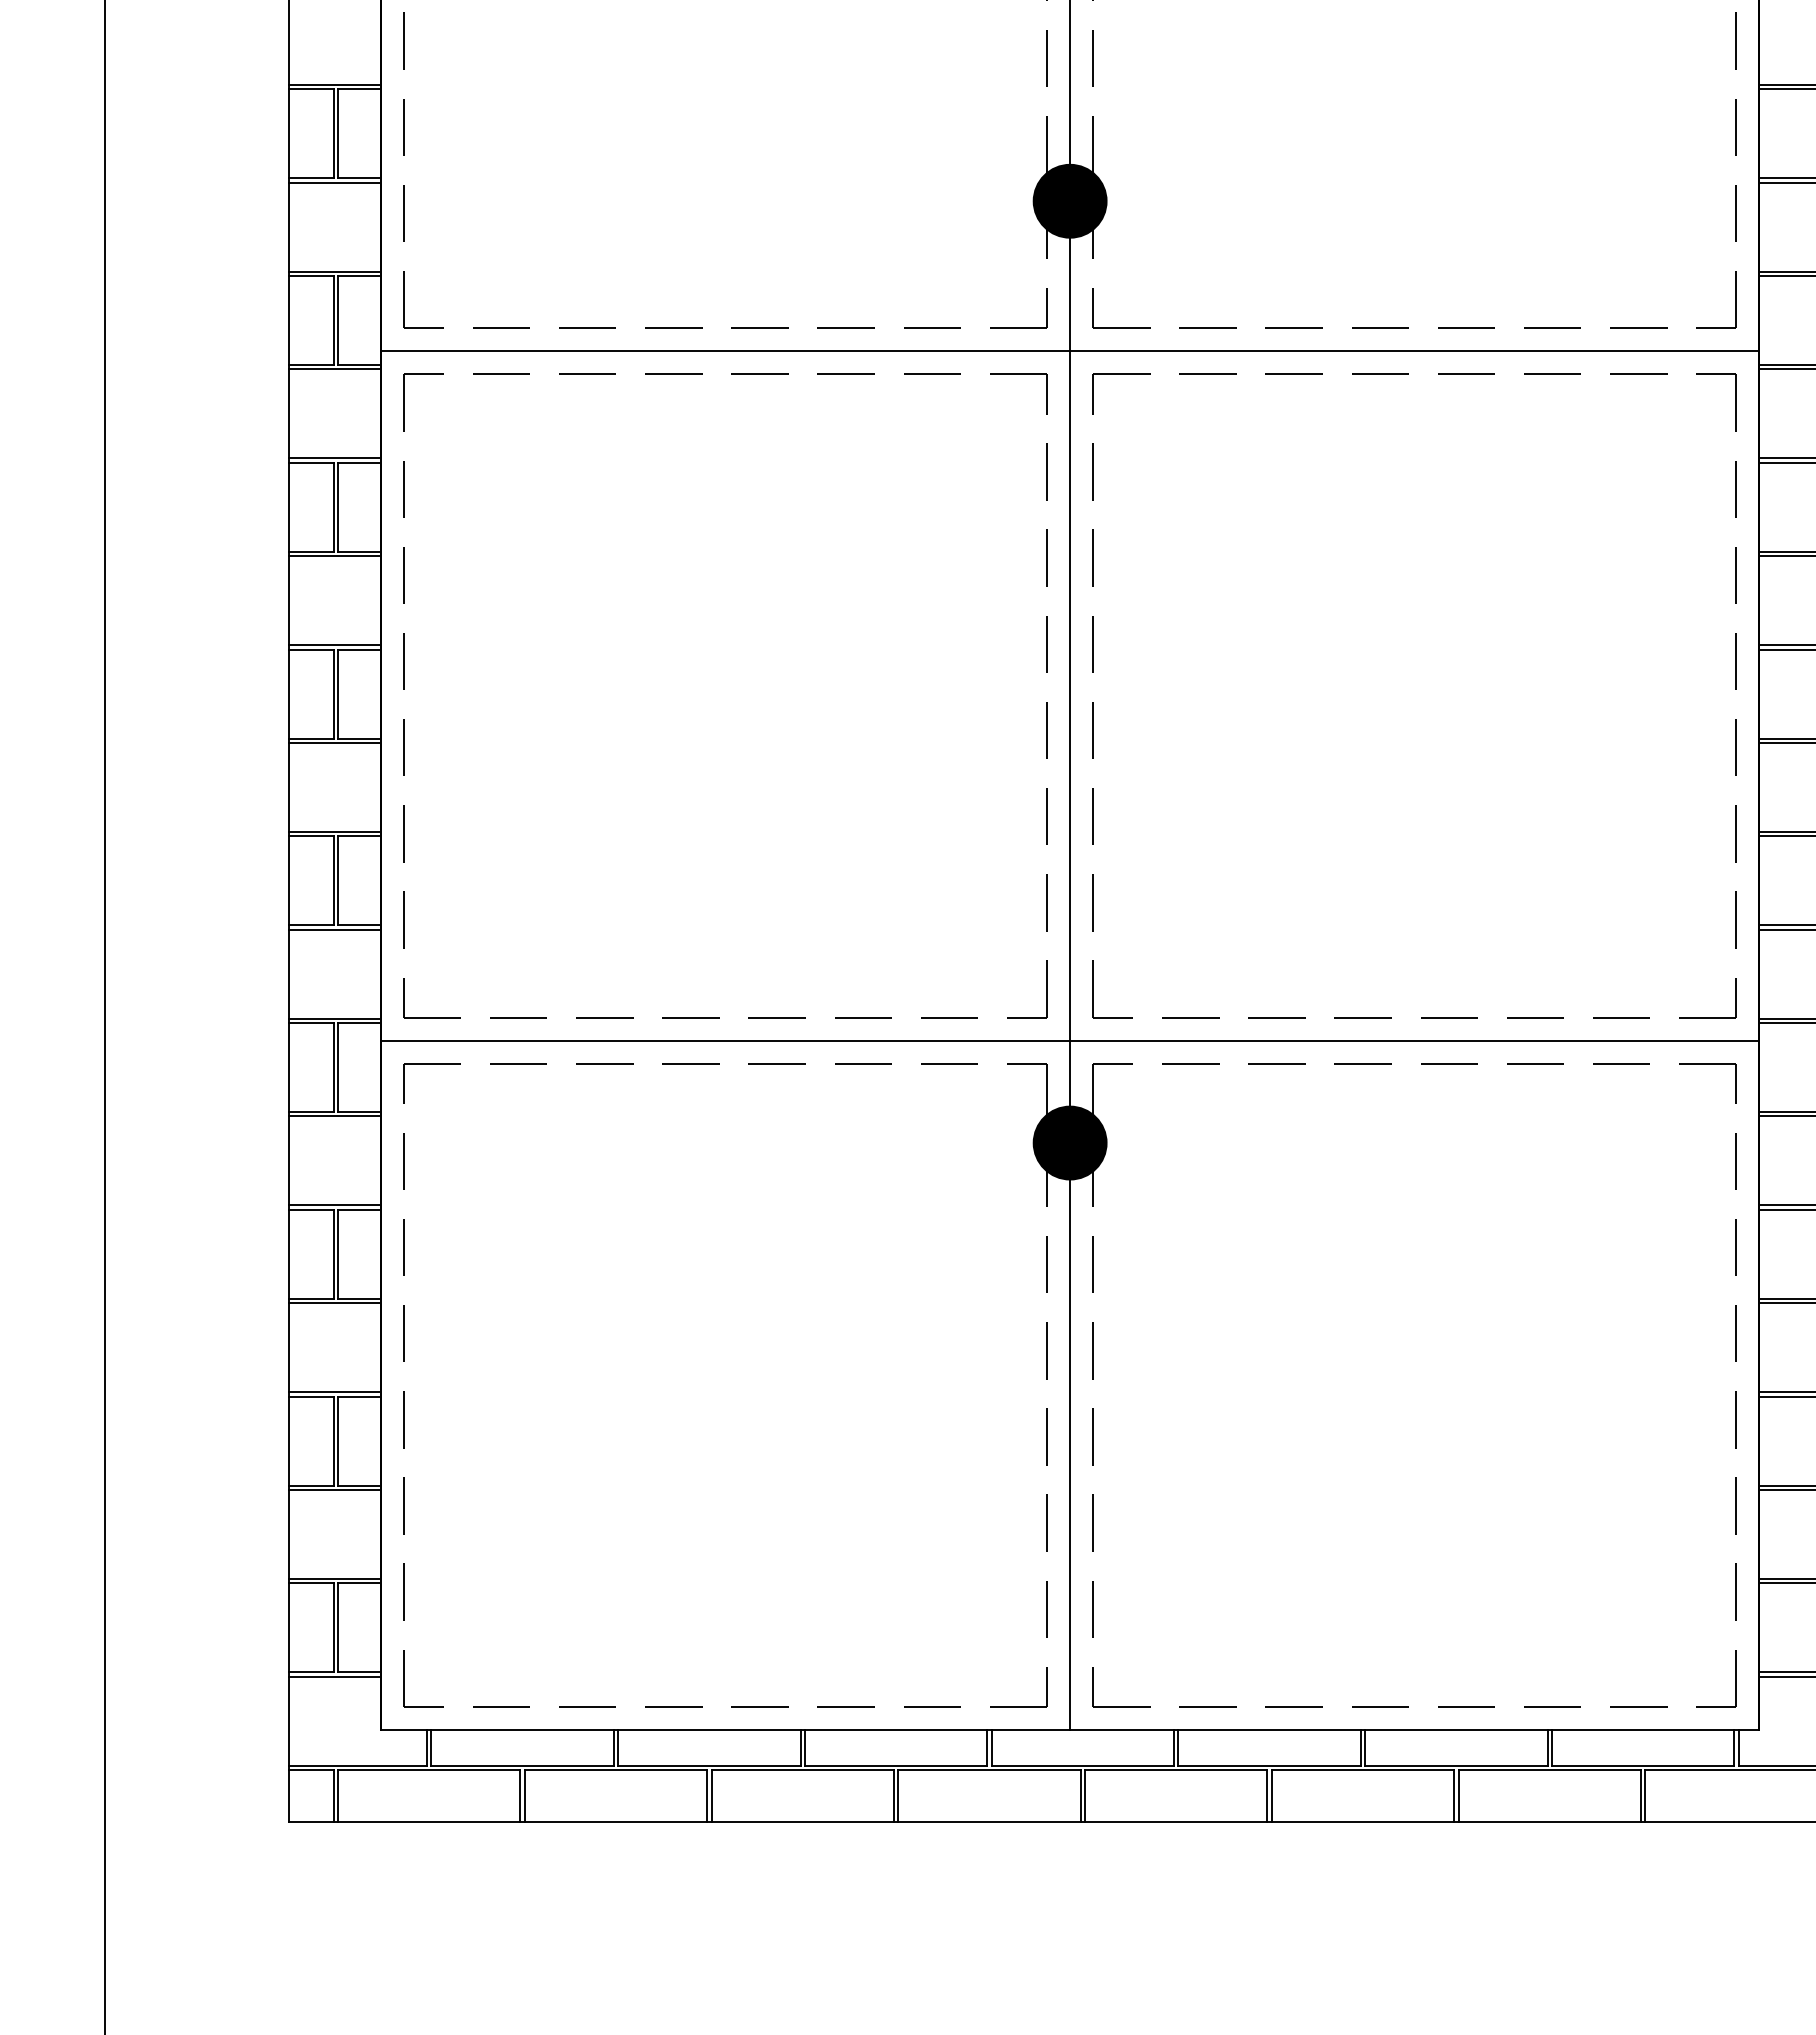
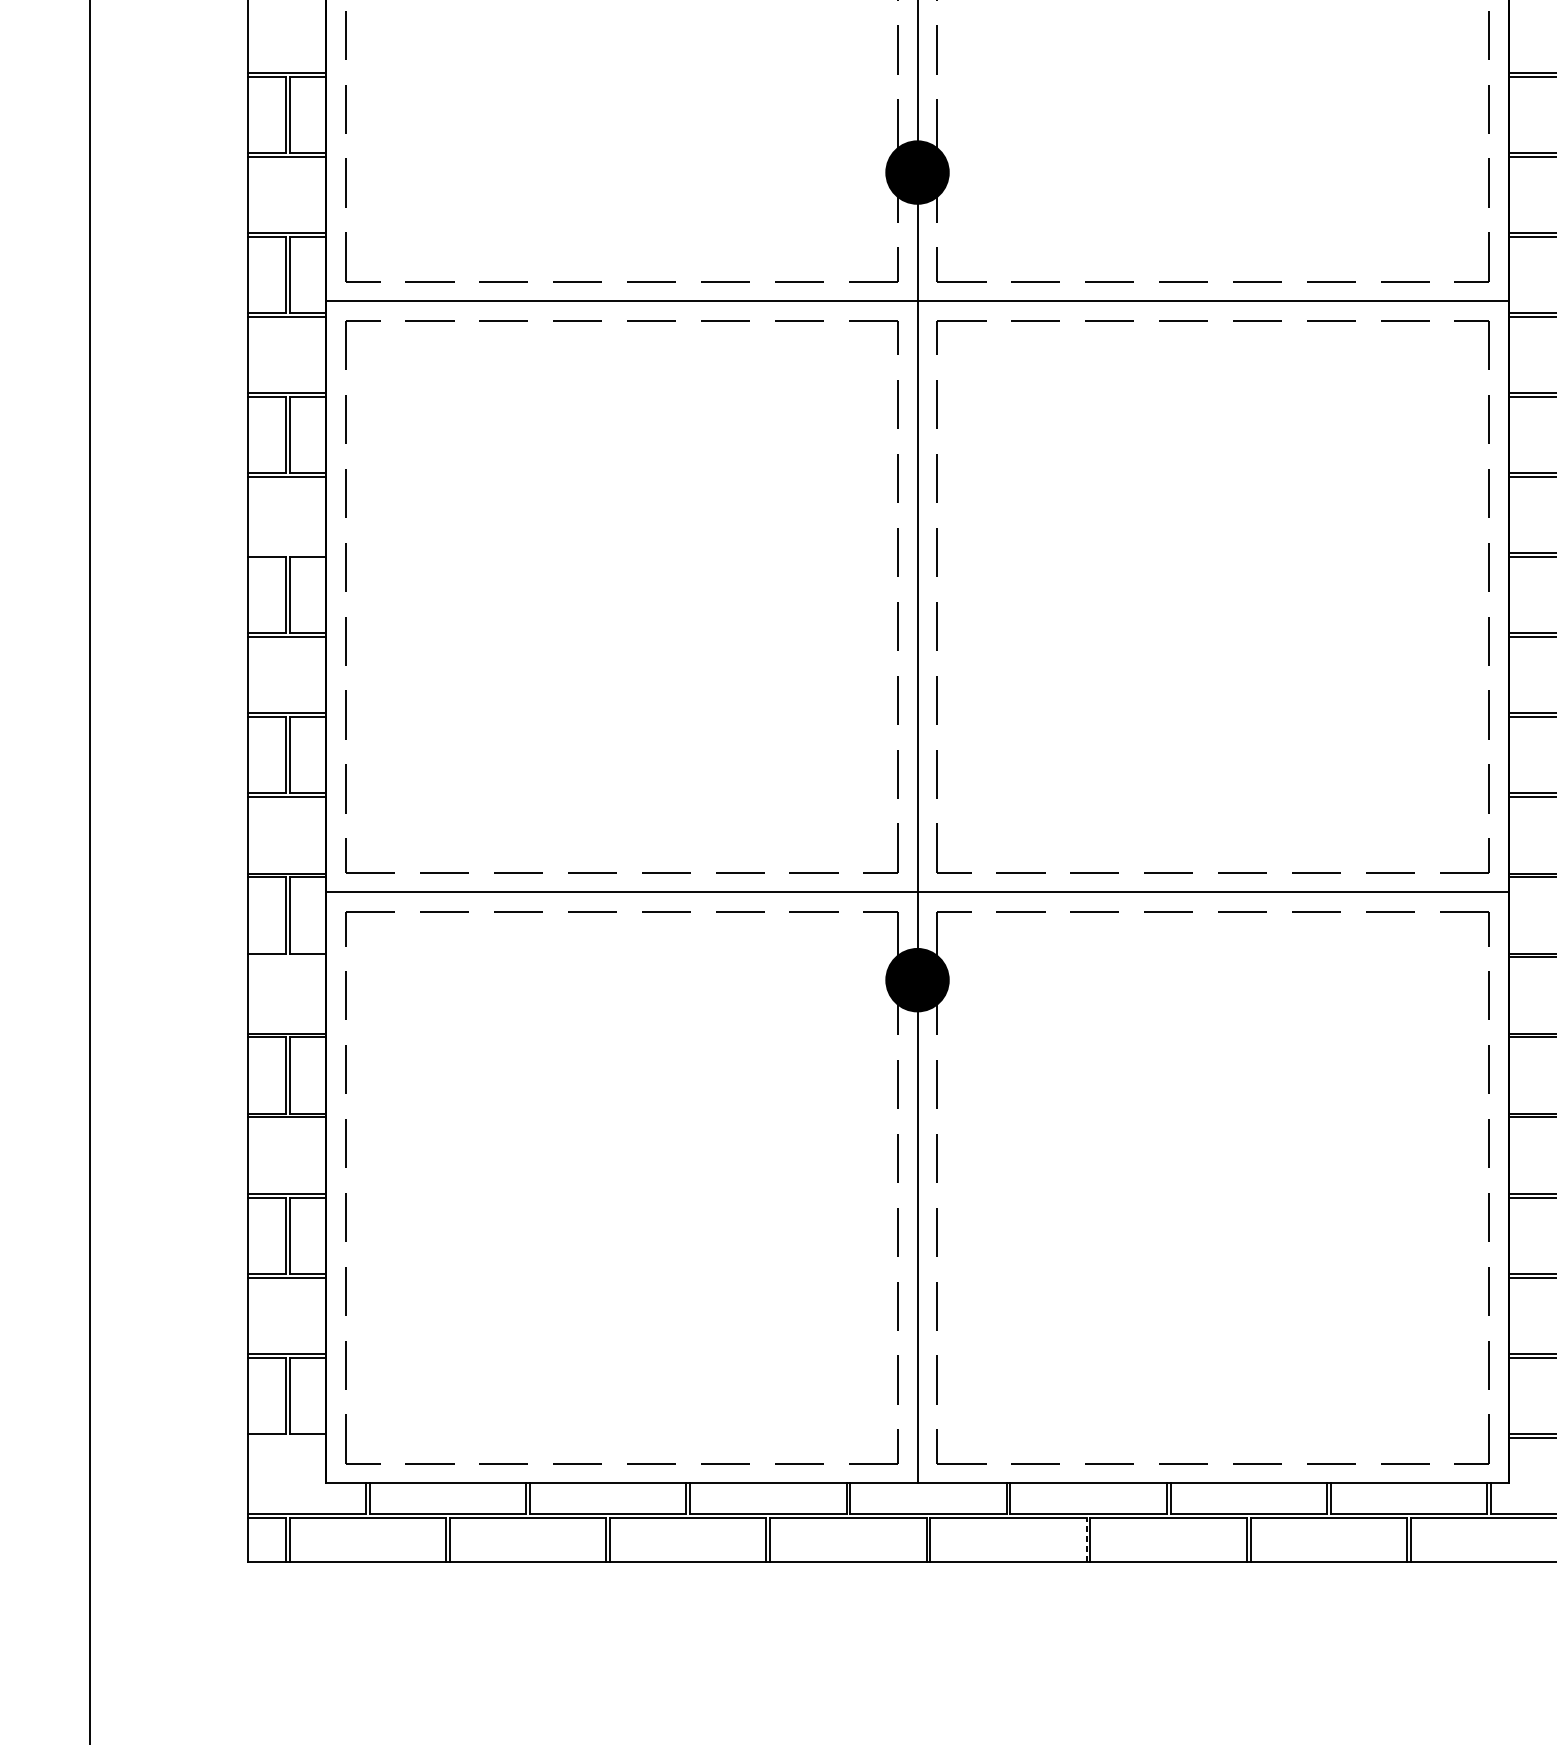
line: (334, 645) -> (286, 553), removed
line: (334, 1116) -> (286, 957), removed
line: (334, 1676) -> (286, 1437), removed
line: (1267, 1795) -> (1086, 1539), solid -> dashed

